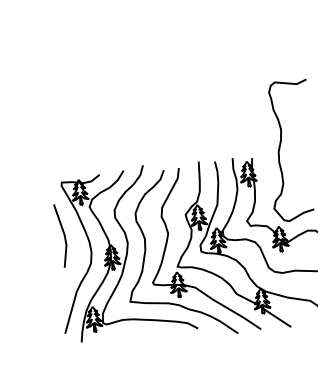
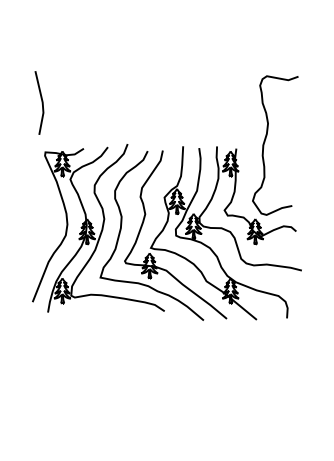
line: (63, 235) -> (41, 102), moved

